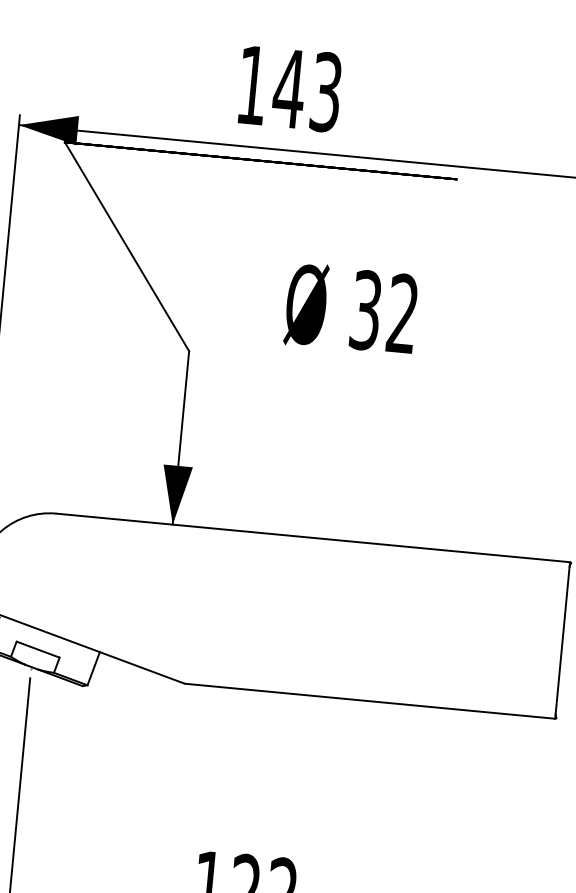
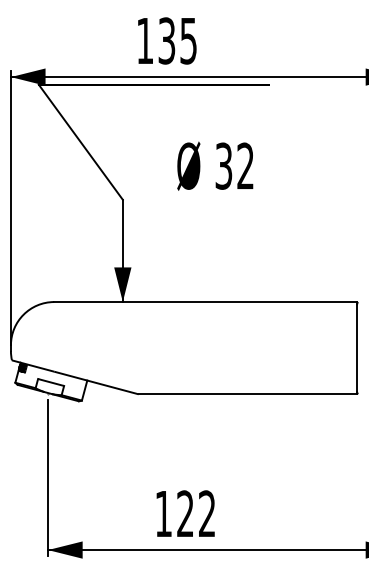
text: (305, 89) -> (176, 40), 143 -> 135

